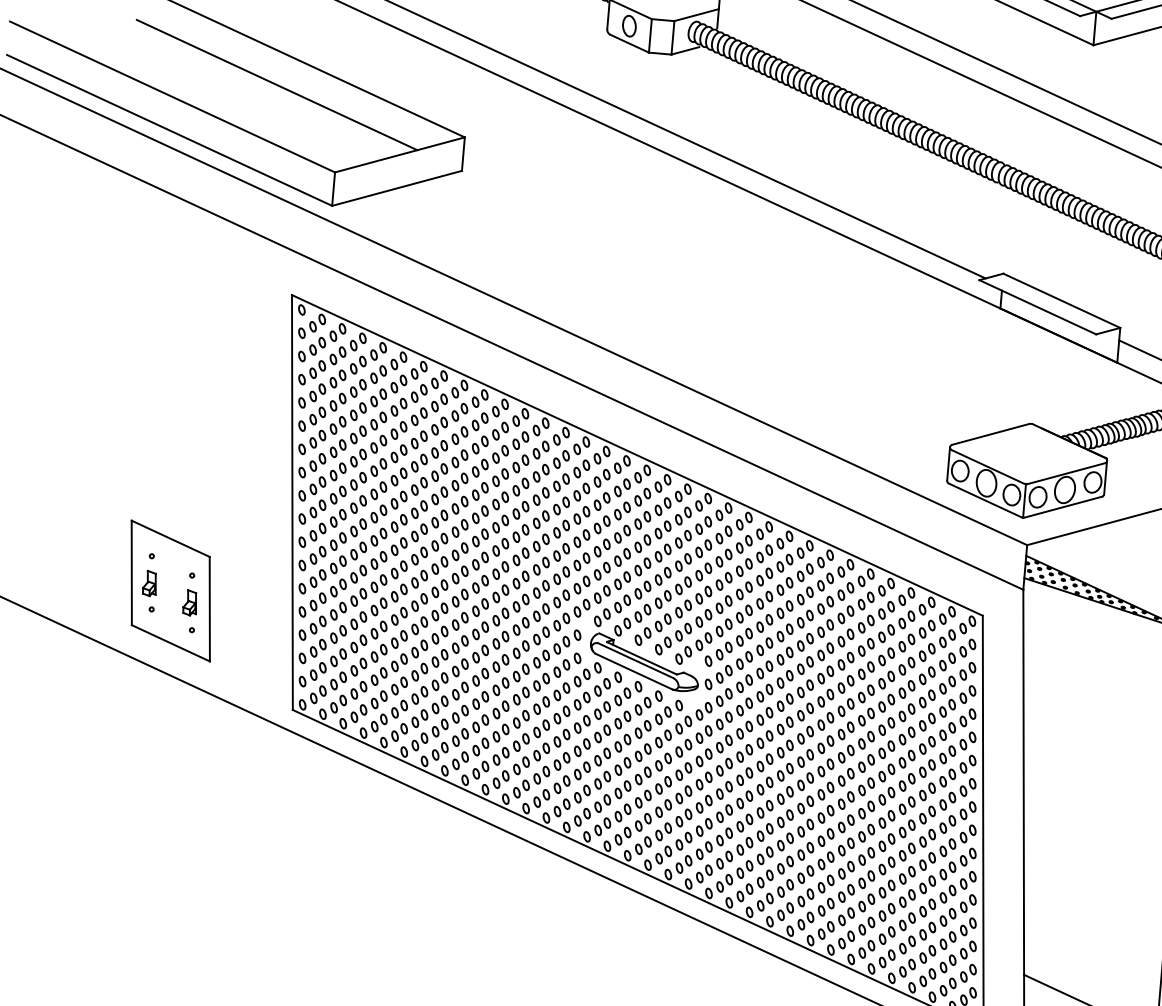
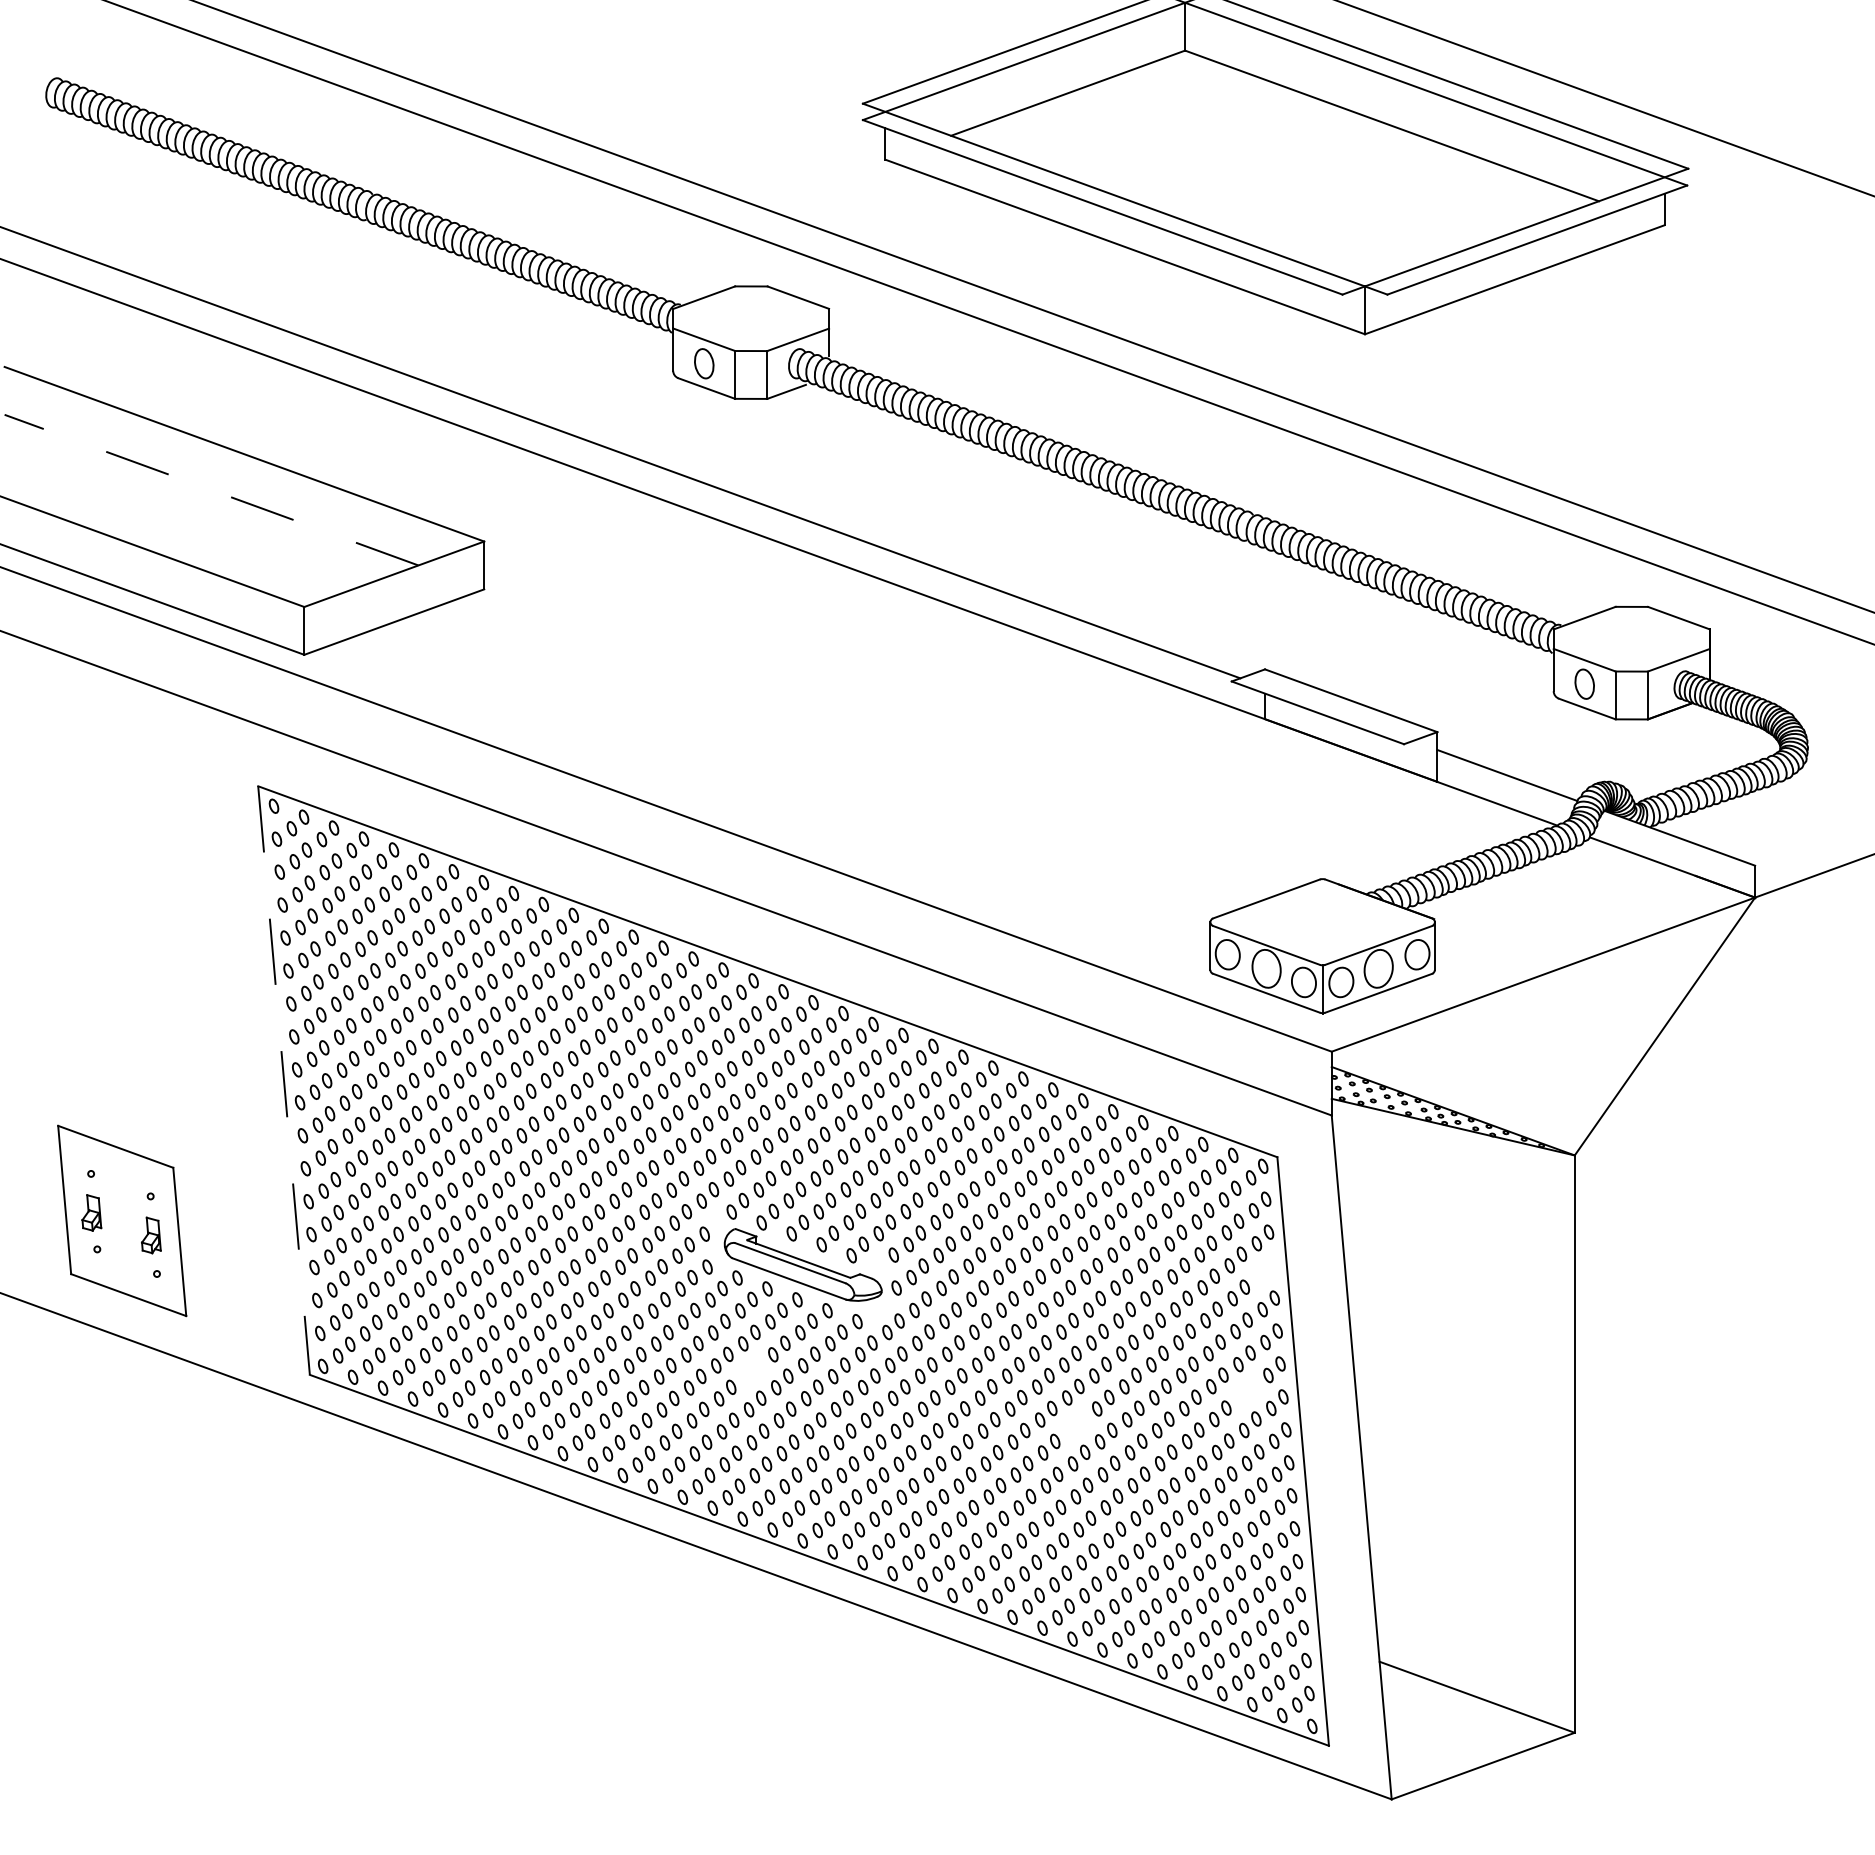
line: (277, 84) -> (211, 489), solid -> dashed
line: (292, 503) -> (284, 1081), solid -> dashed
part: (967, 694) -> (1265, 1270), removed
part: (602, 733) -> (752, 1370), removed
part: (947, 777) -> (1247, 1391), removed
part: (826, 790) -> (1076, 1424), removed

